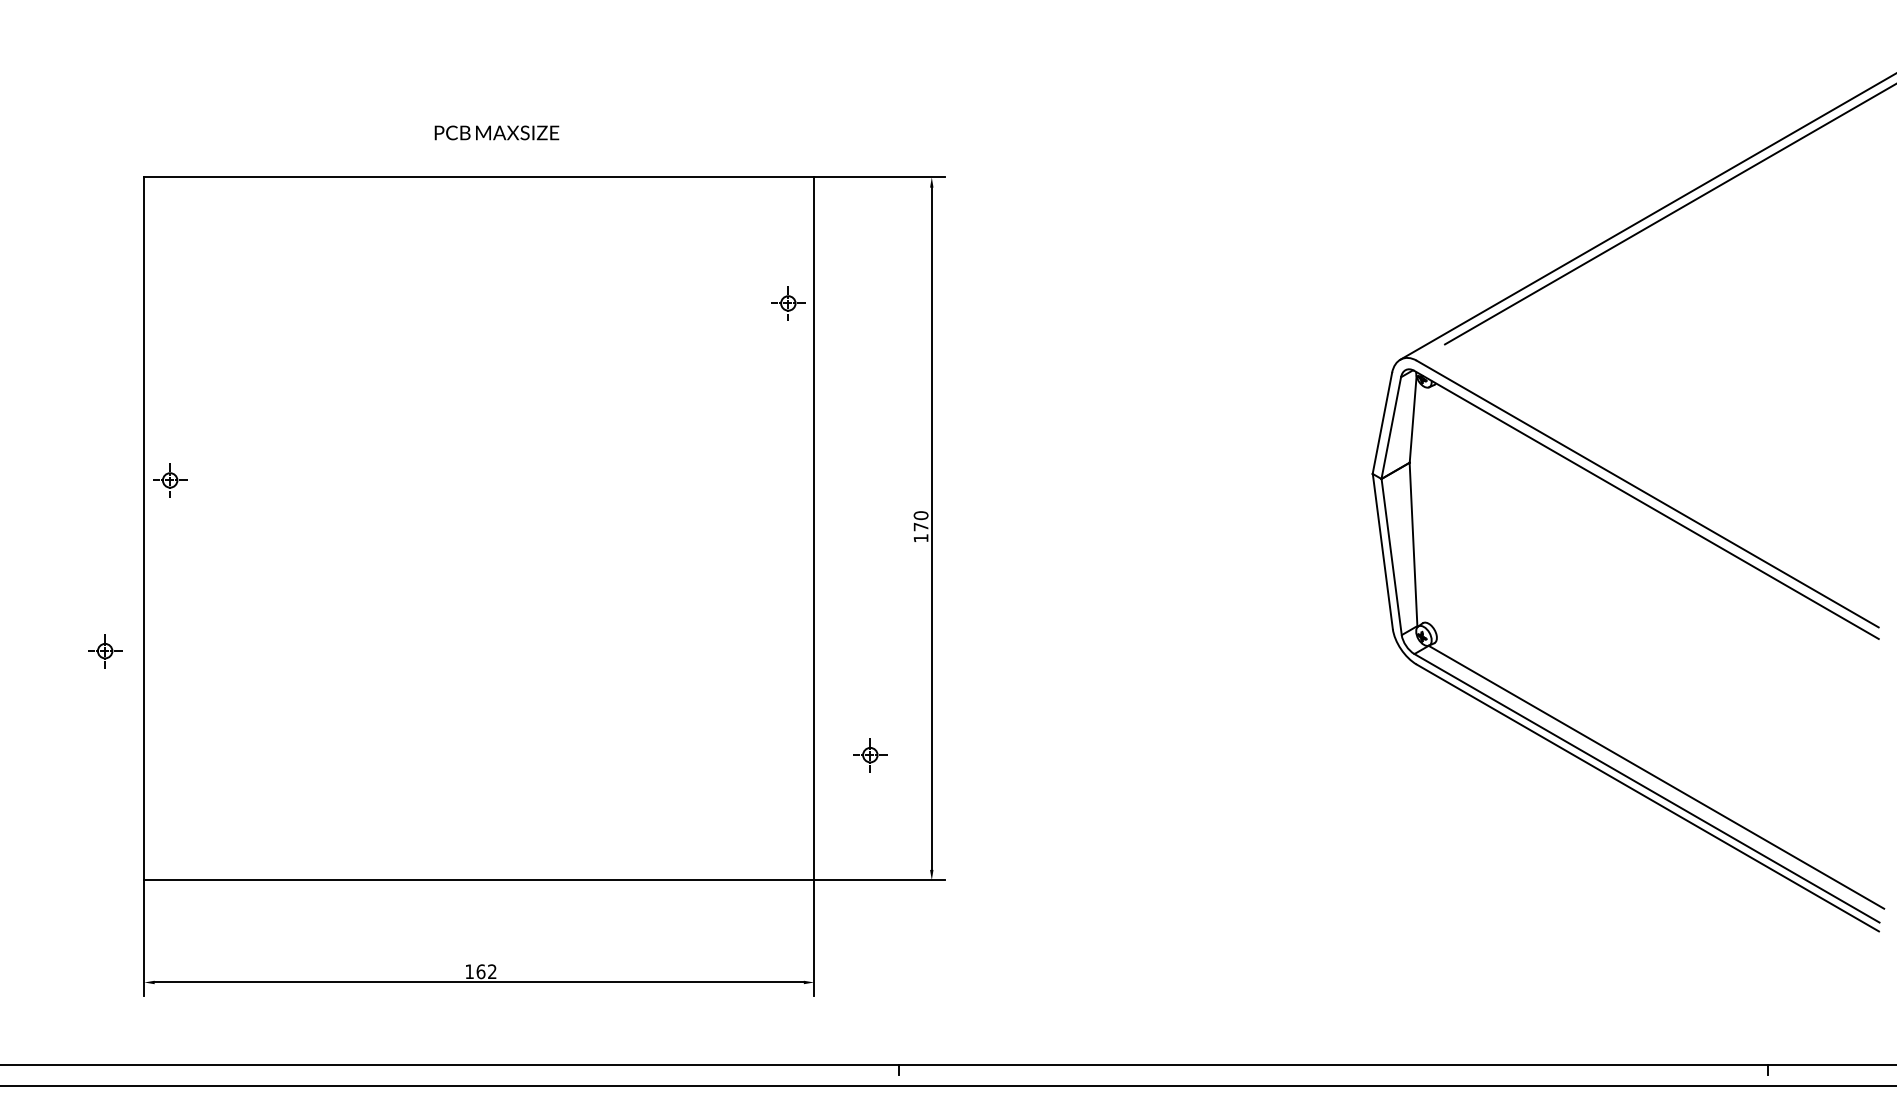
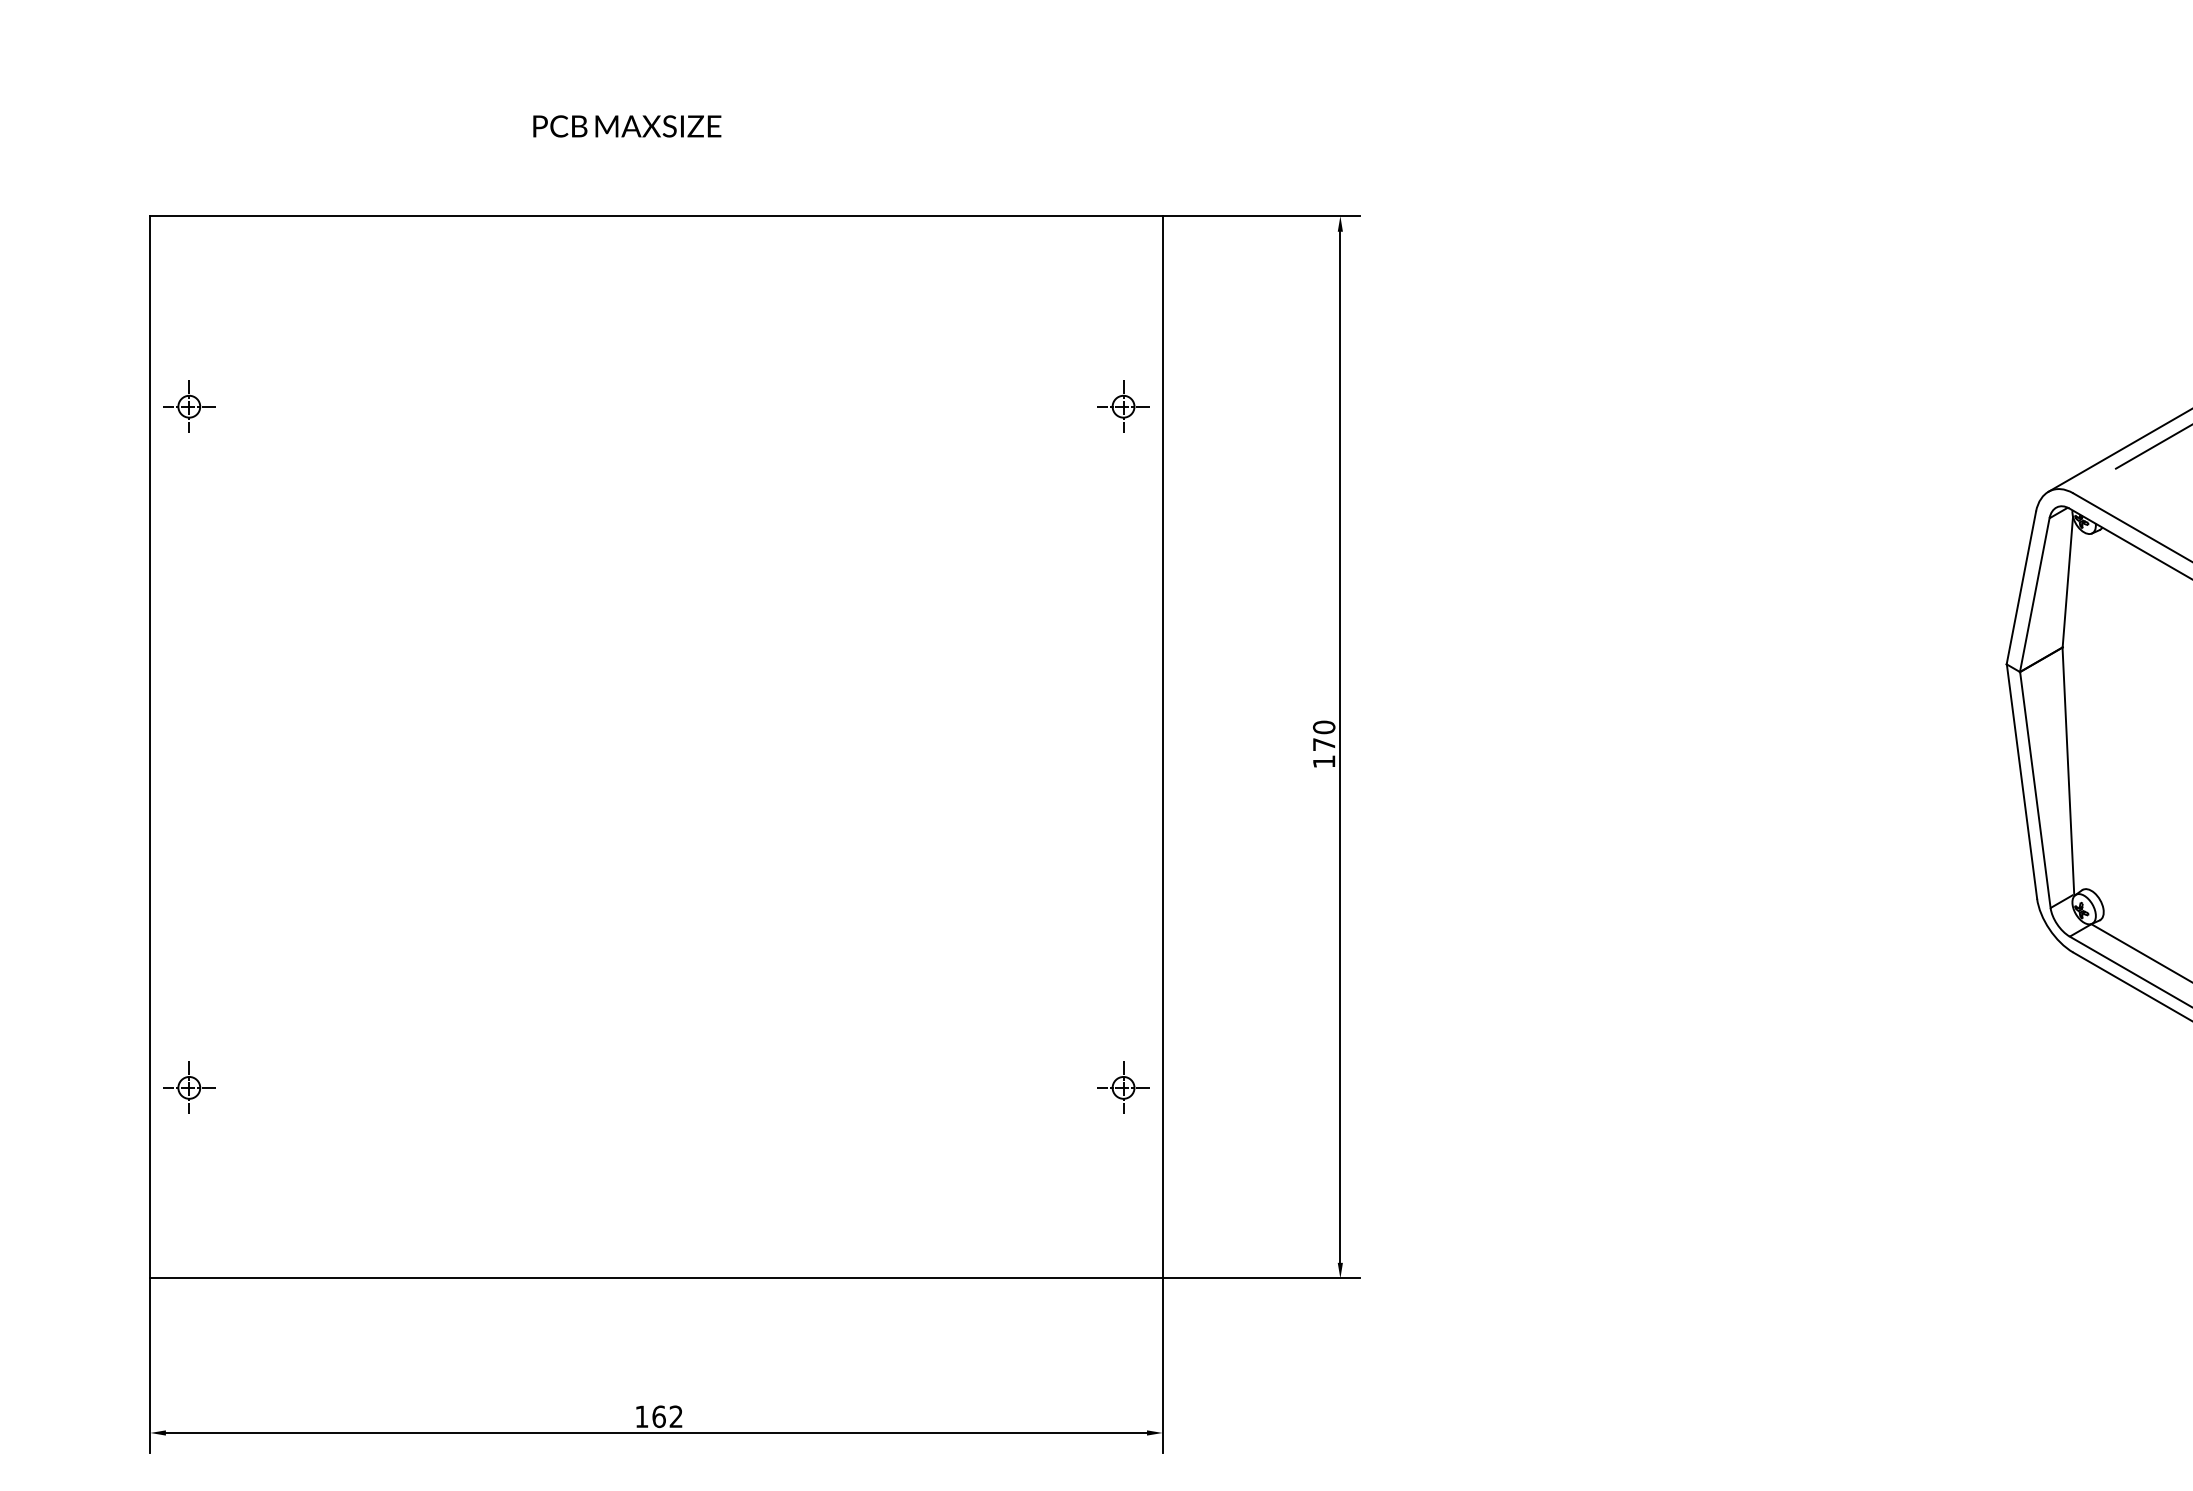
text: (496, 132) -> (626, 125), moved
part: (170, 480) -> (189, 406), moved
part: (105, 651) -> (189, 1088), moved
part: (870, 755) -> (1123, 1088), moved

